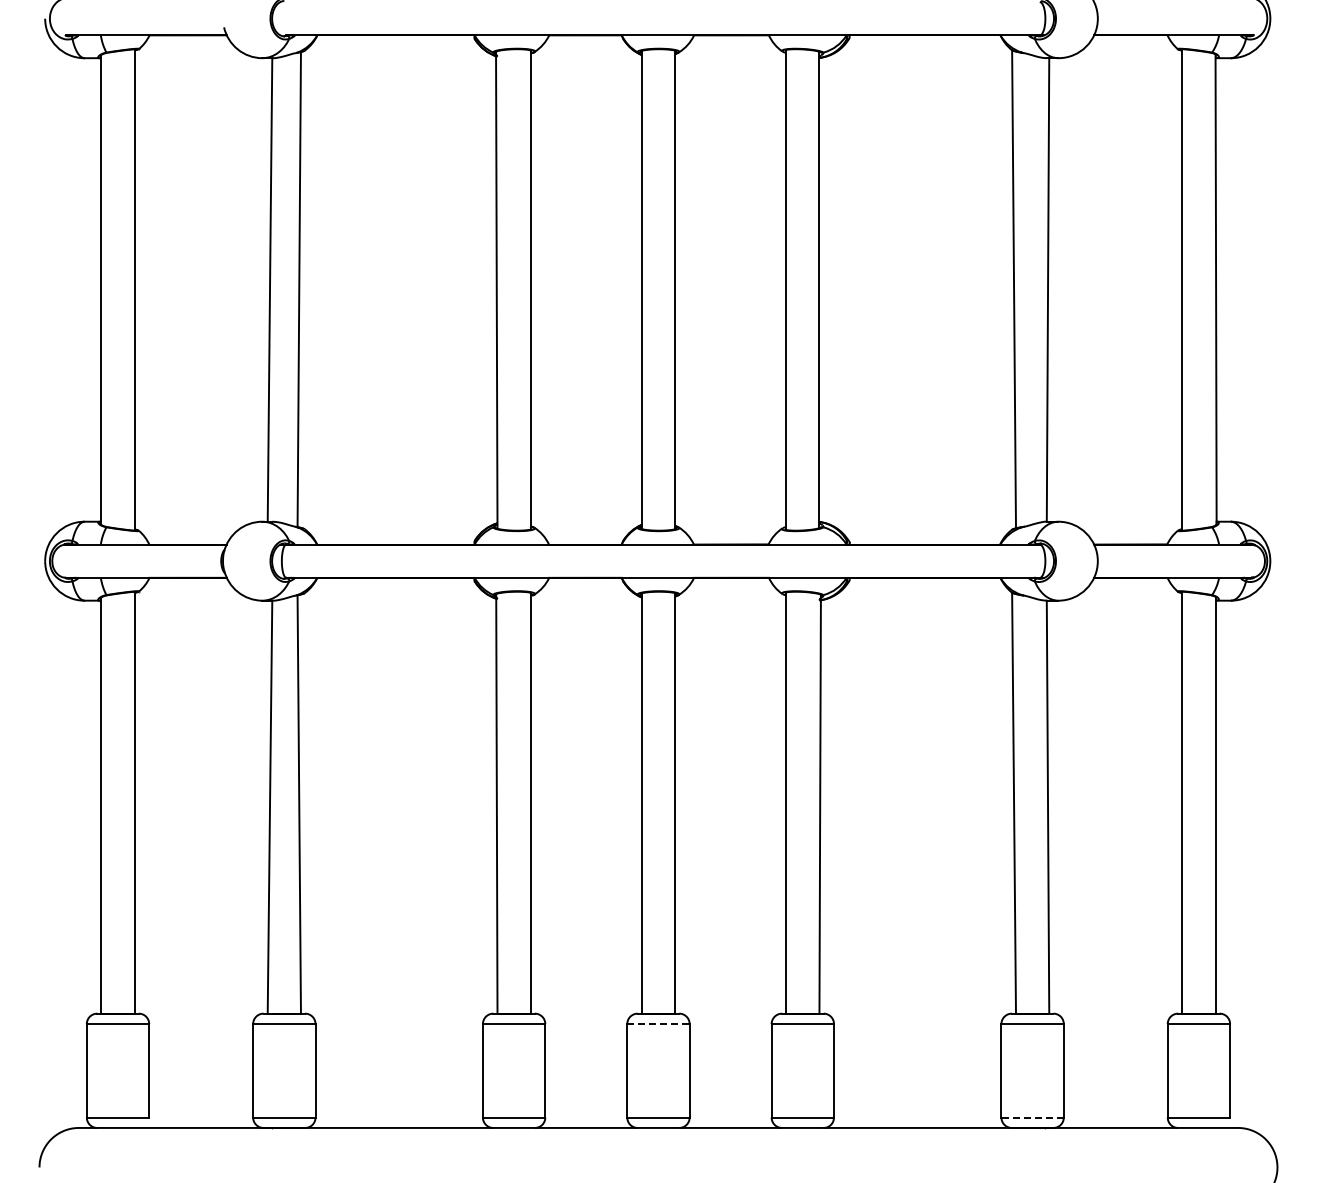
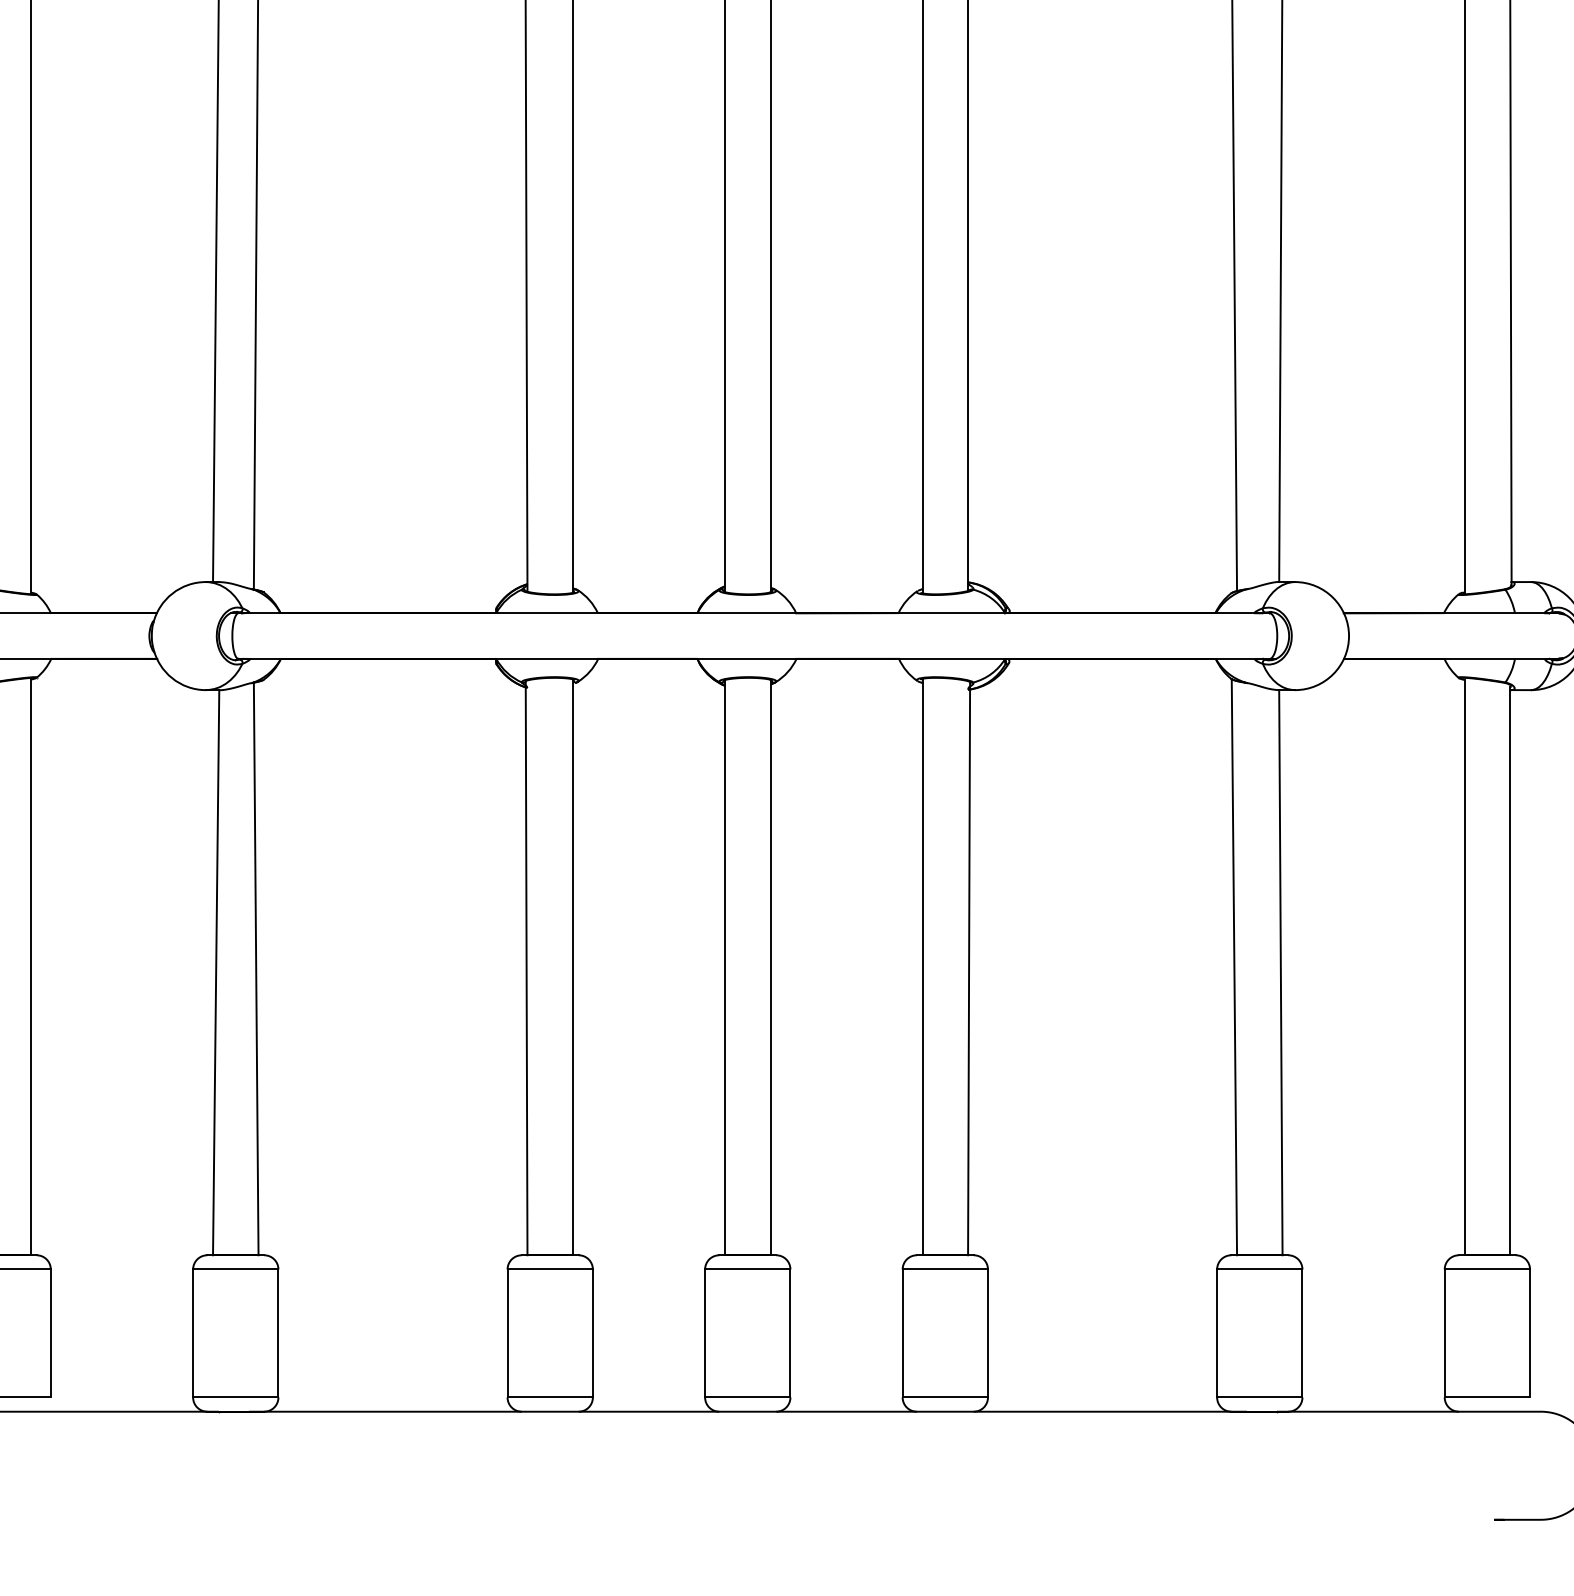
line: (658, 1024) -> (747, 1270), dashed -> solid
line: (1032, 1117) -> (1259, 1397), dashed -> solid

